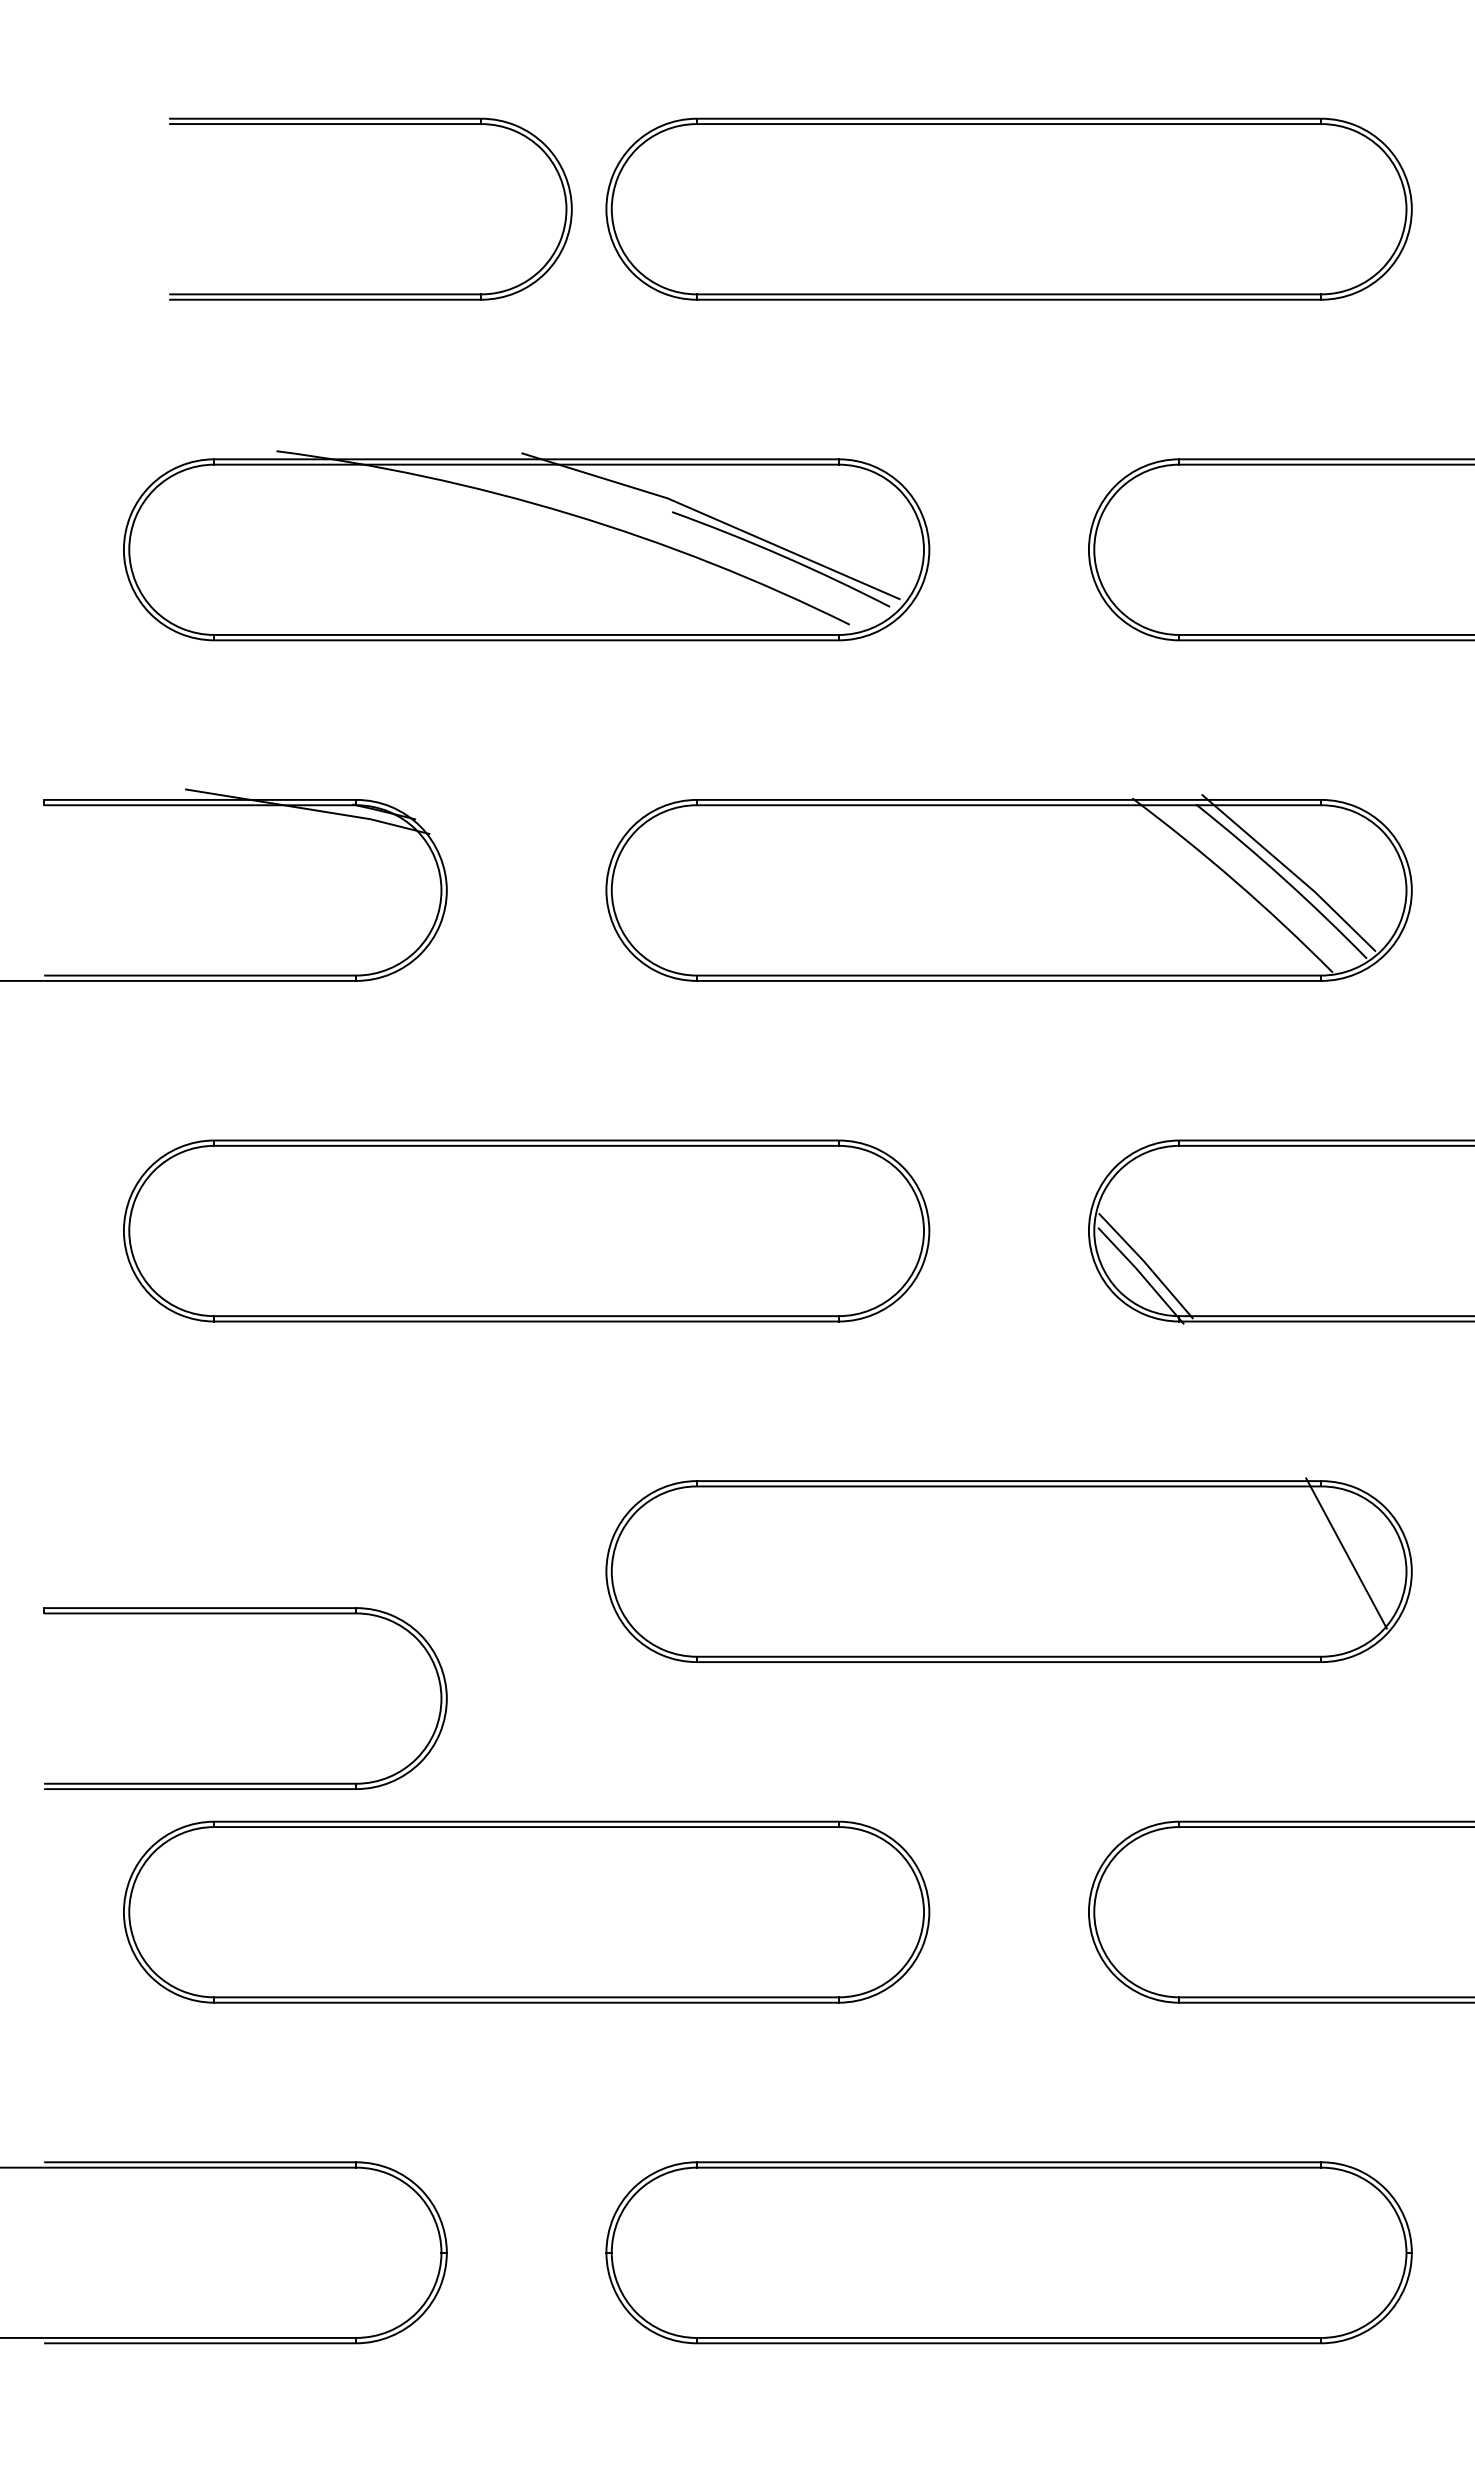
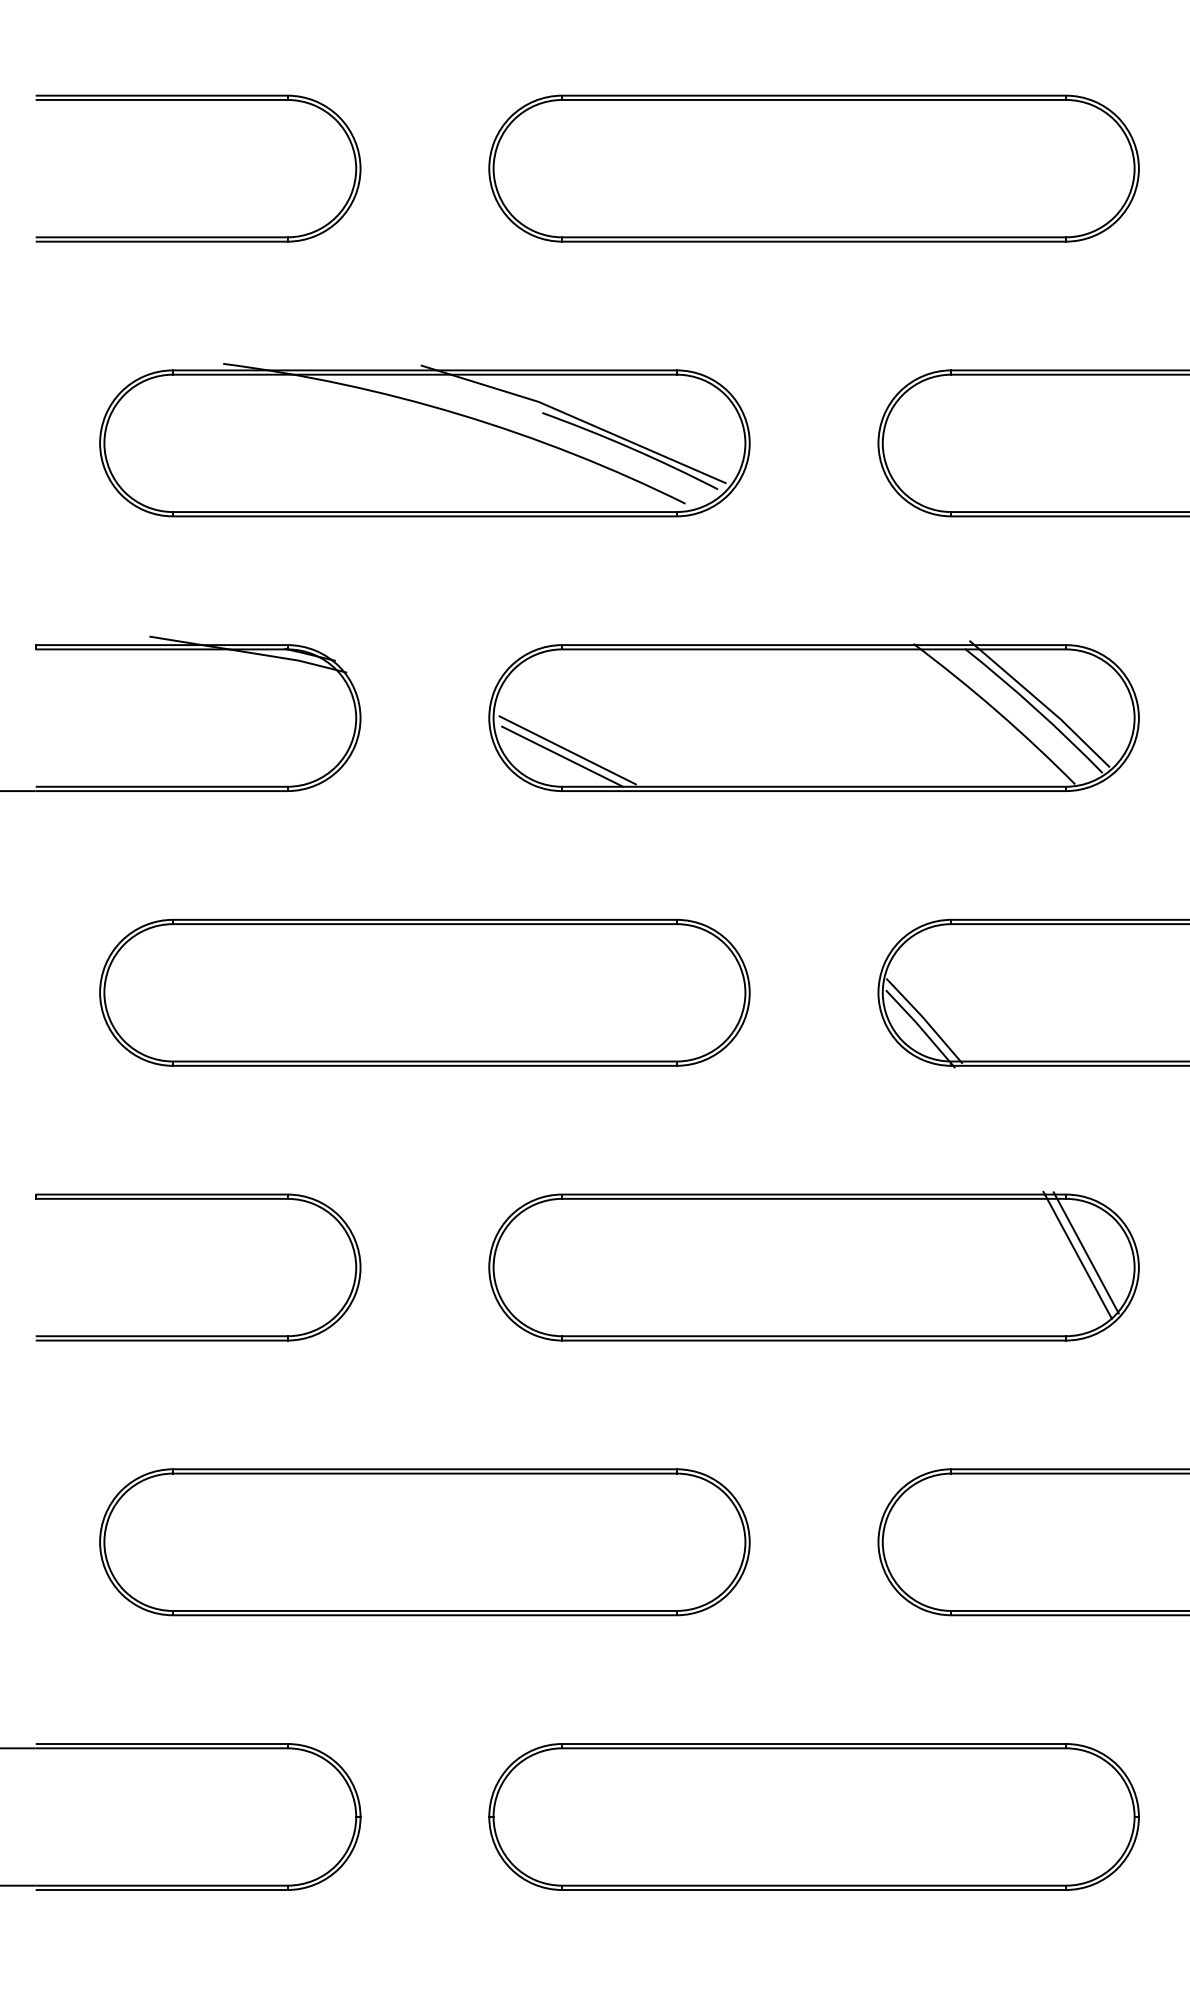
part: (370, 124) -> (198, 100), moved
line: (703, 930) -> (567, 750), added
line: (696, 938) -> (561, 756), added
line: (1335, 1556) -> (1077, 1255), added
part: (245, 1614) -> (198, 1199), moved

